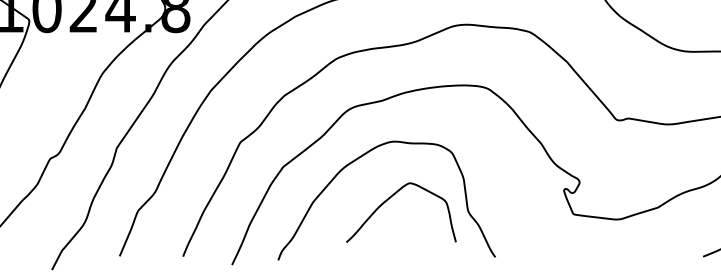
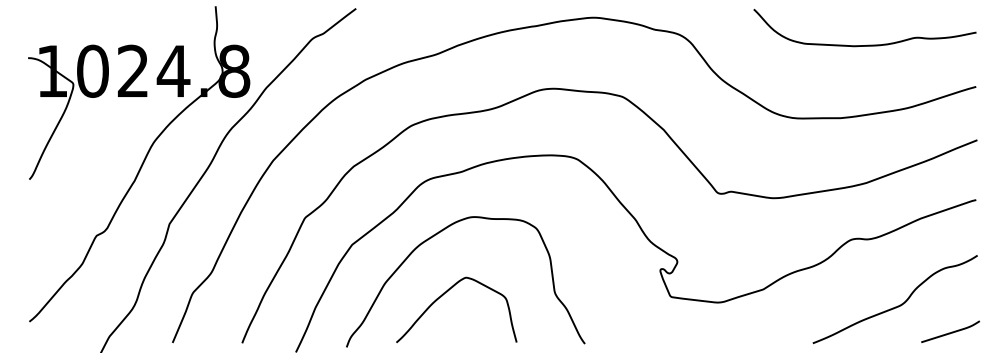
curve: (389, 199) -> (443, 295), moved

